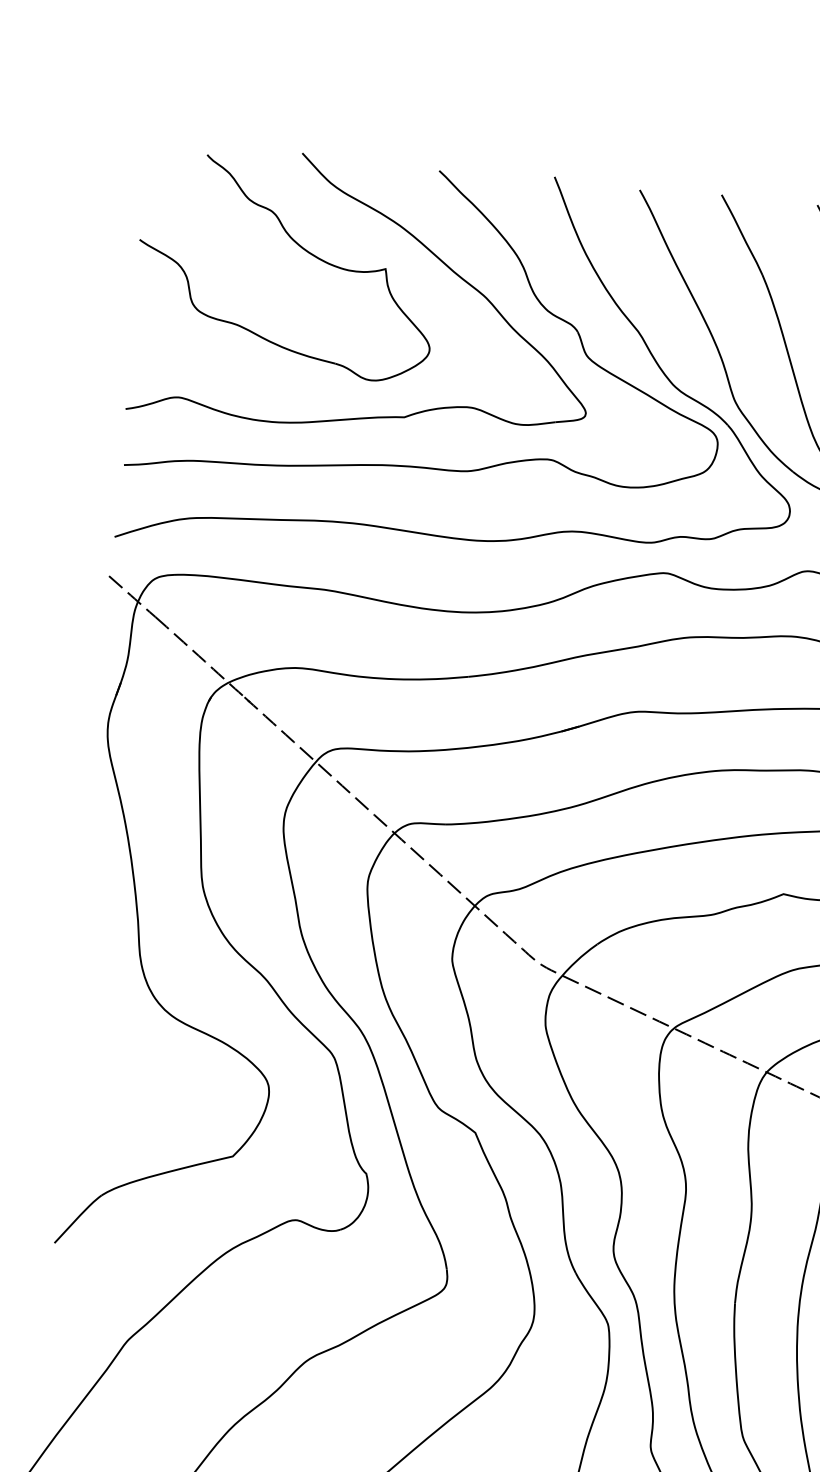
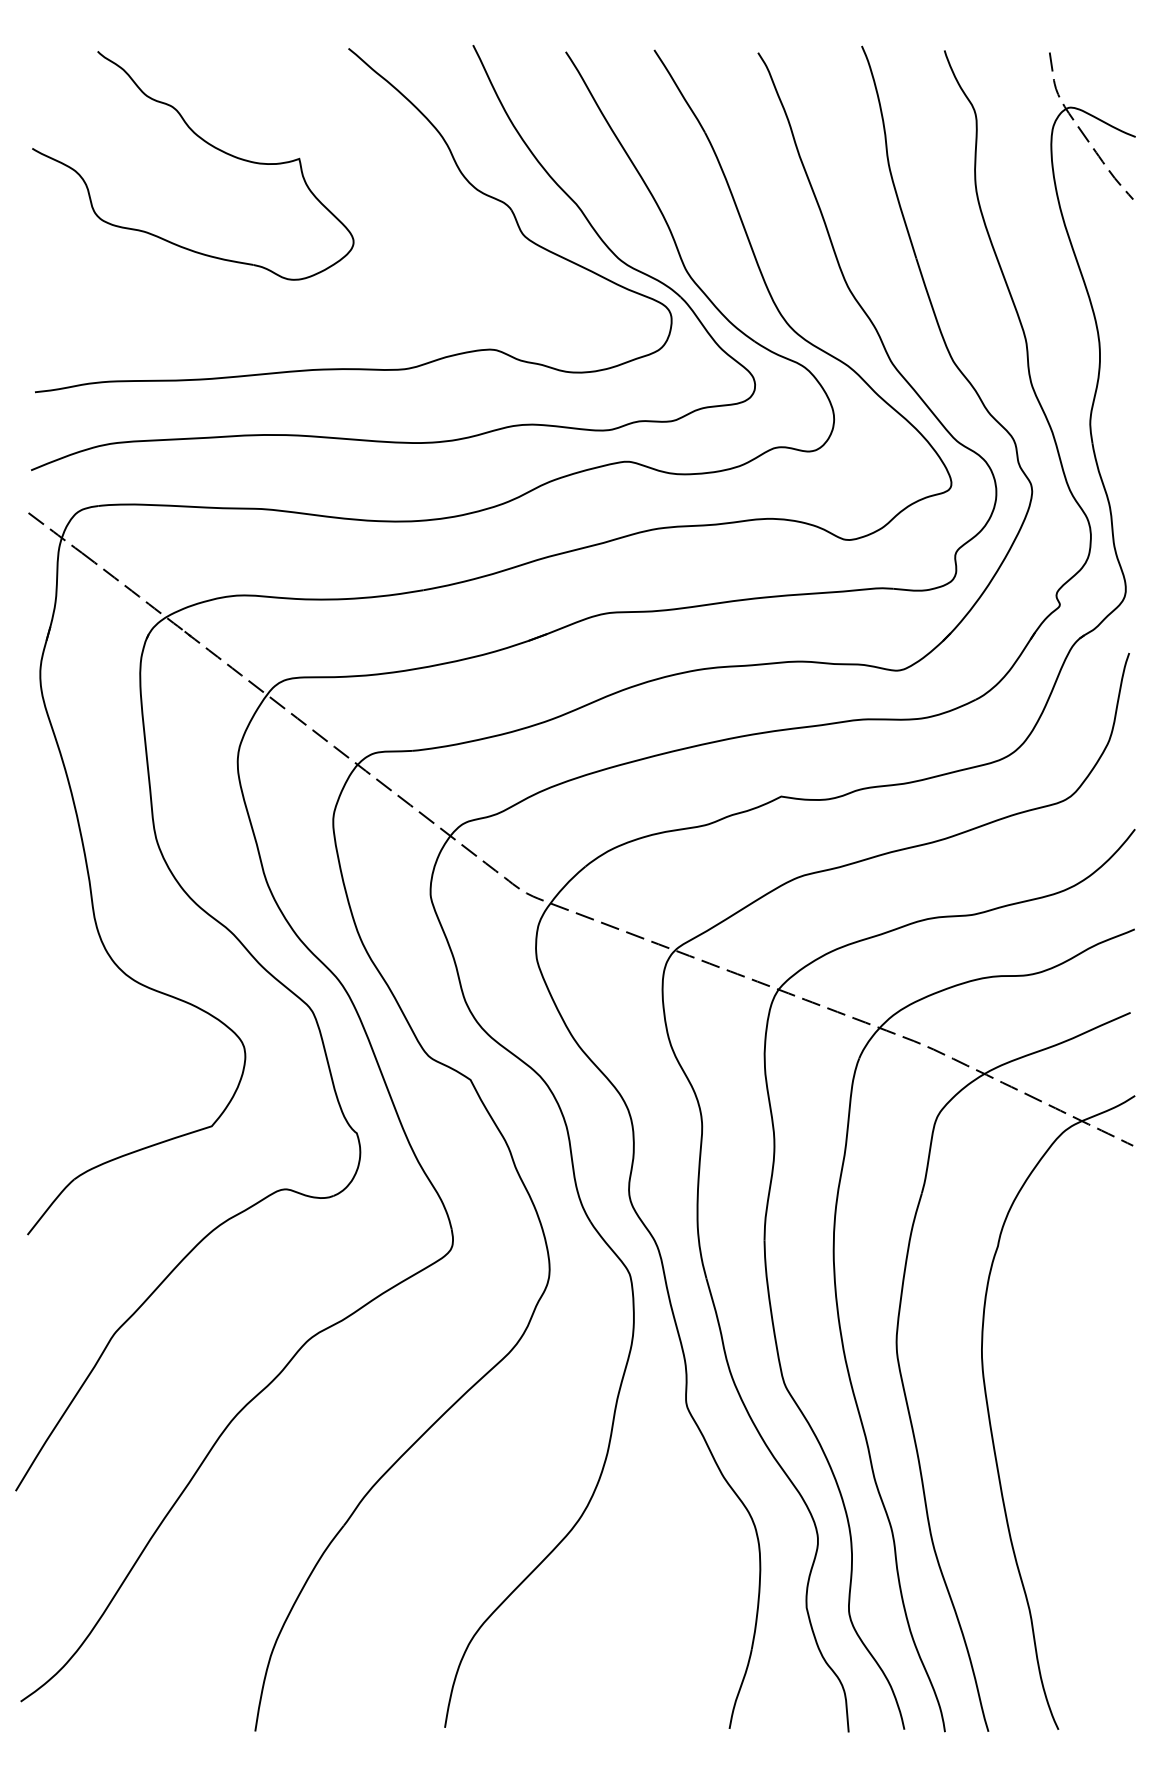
part: (414, 238) -> (327, 123), removed

